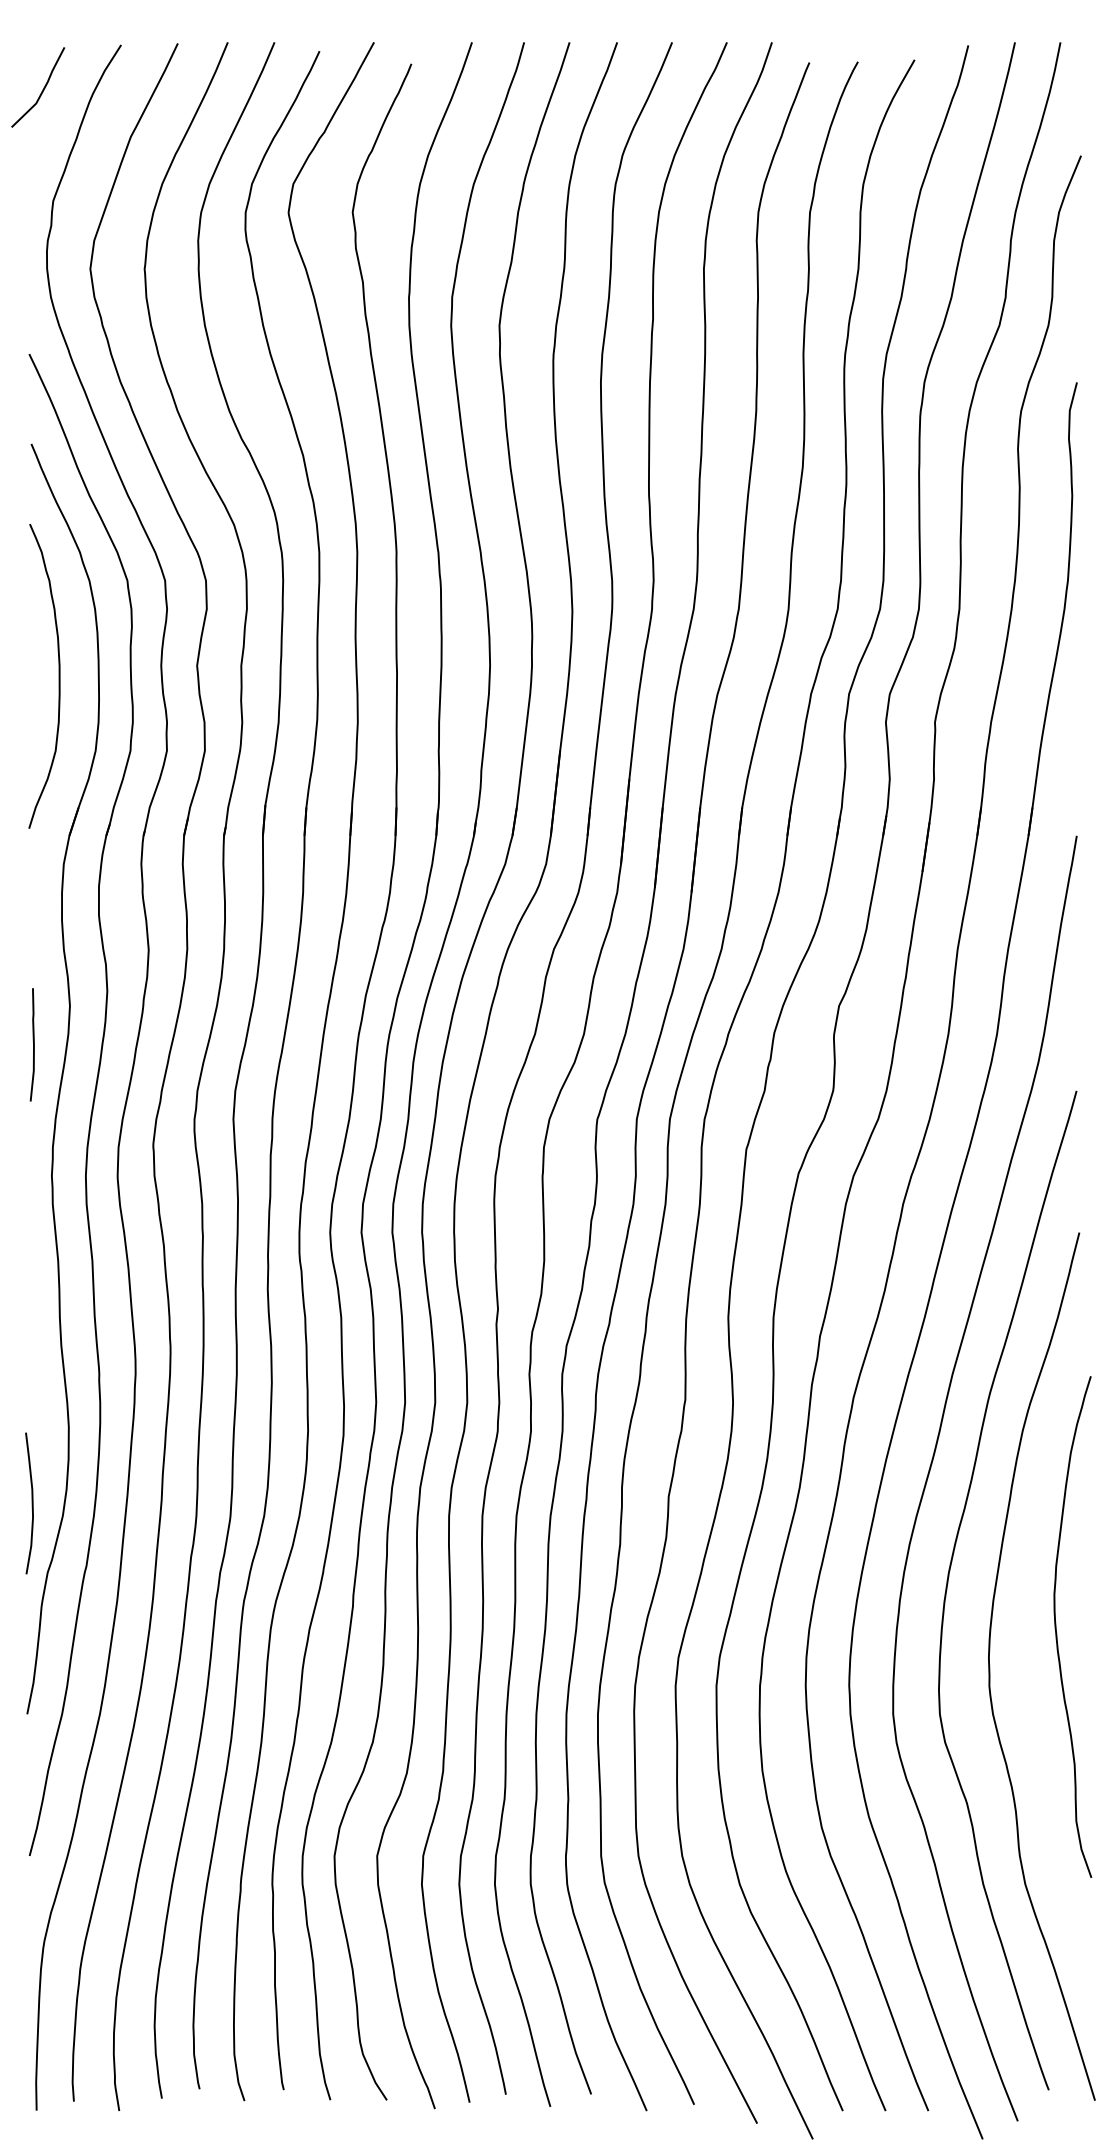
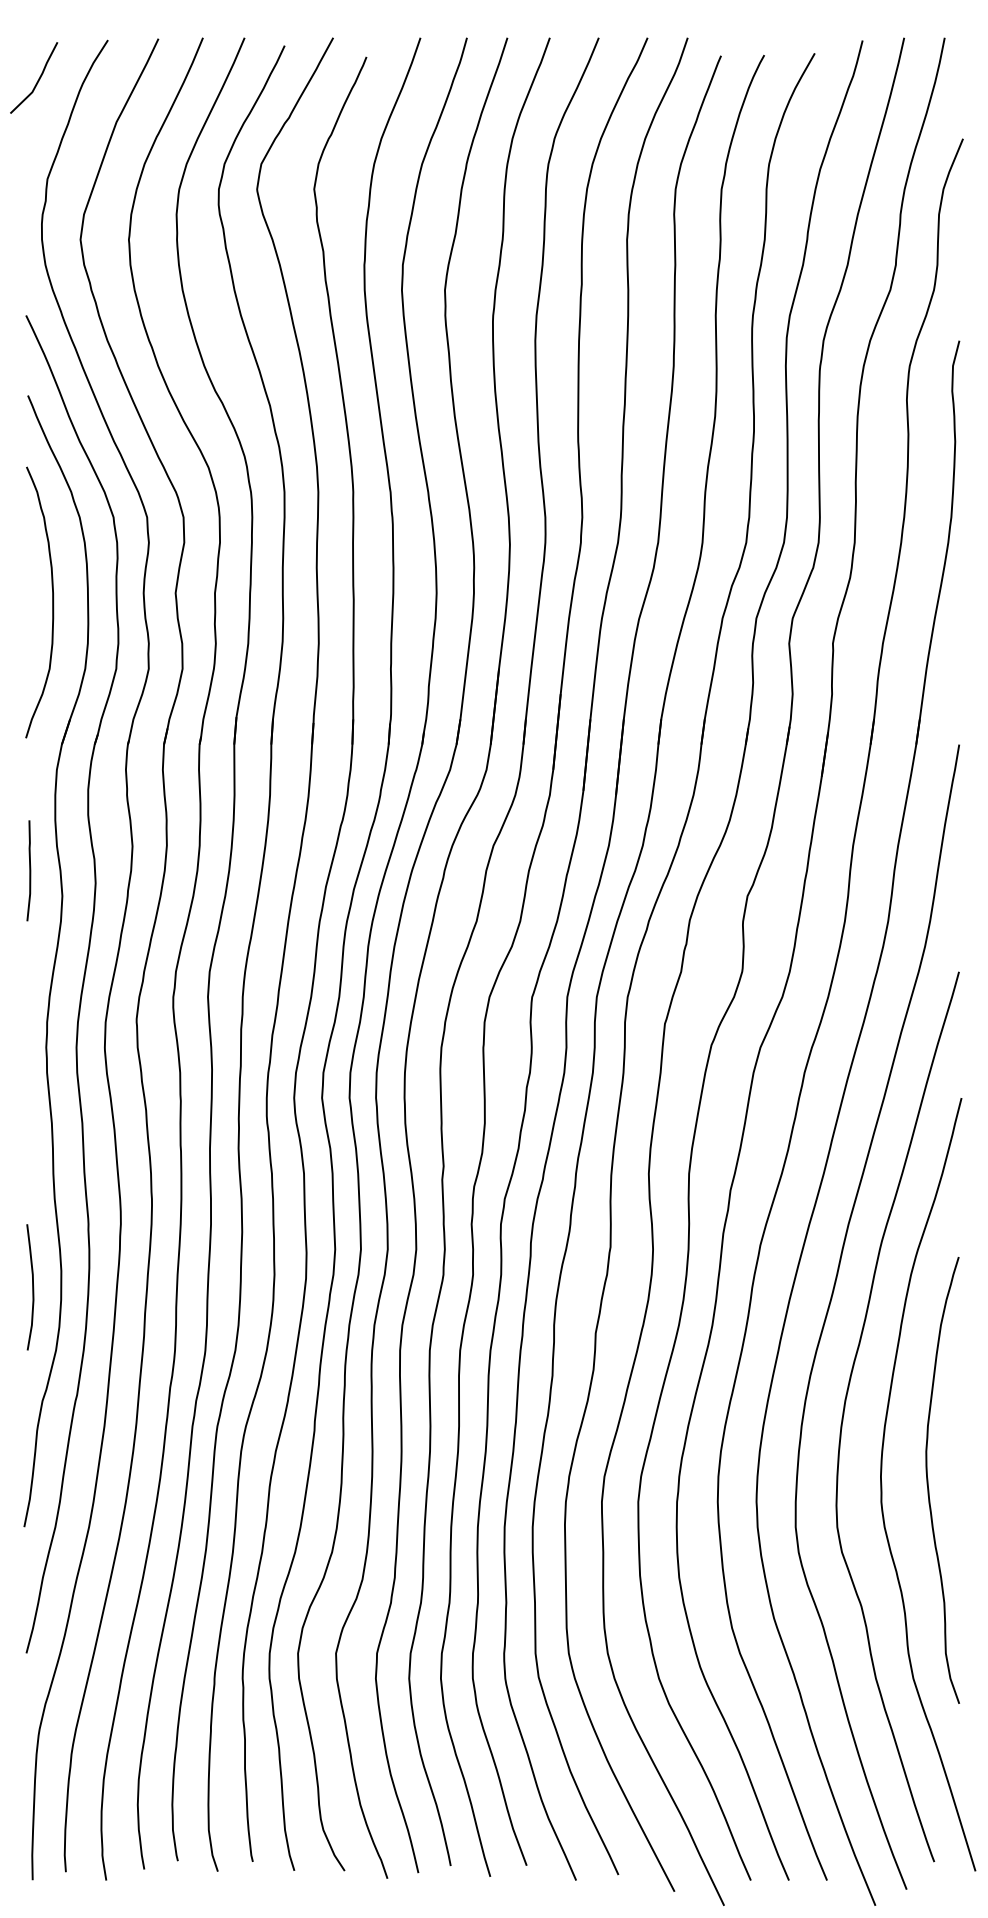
curve: (33, 1044) -> (29, 870), moved
curve: (31, 1503) -> (32, 1287), moved
curve: (1056, 1627) -> (928, 1480), moved

